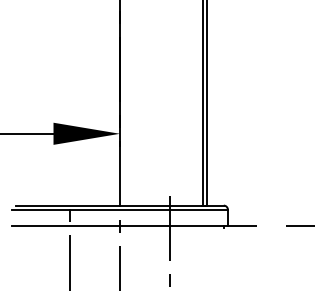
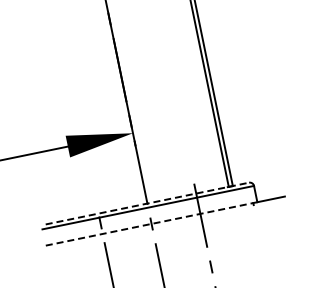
line: (119, 205) -> (146, 203), solid -> dashed
line: (119, 226) -> (151, 224), solid -> dashed

